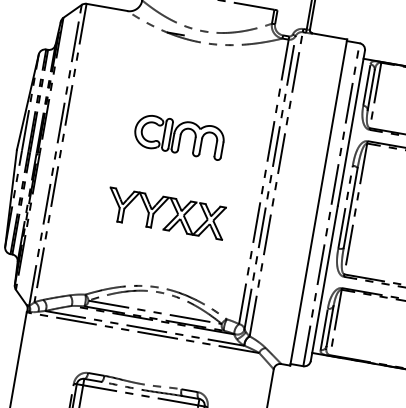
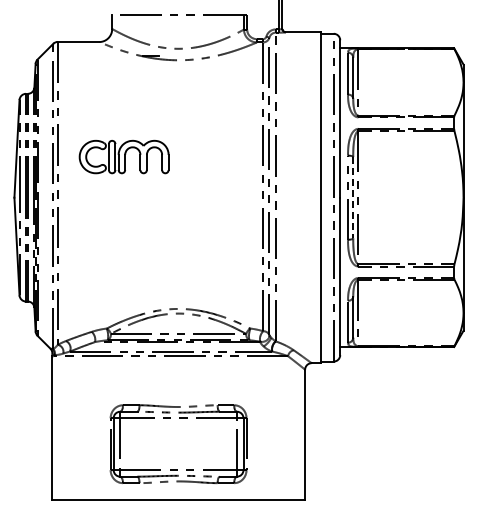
part: (178, 136) -> (123, 156), moved
part: (161, 207) -> (166, 229), removed
line: (351, 207) -> (353, 197), solid -> dashed

